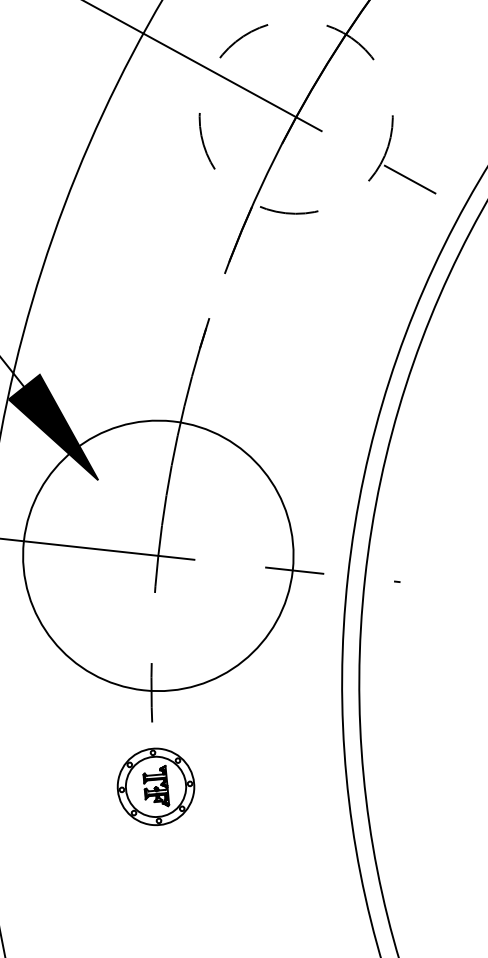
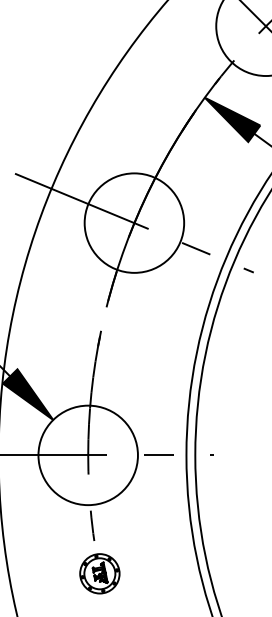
circle: (296, 115) -> (134, 222), dashed -> solid
circle: (156, 555) -> (87, 455), size x0.71

